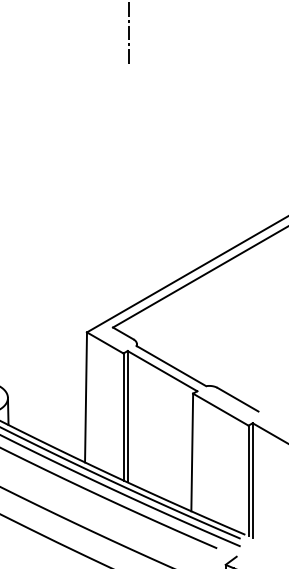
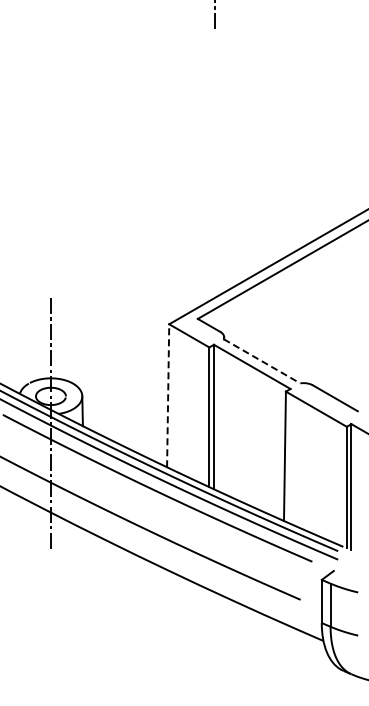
line: (171, 366) -> (262, 361), solid -> dashed
line: (86, 397) -> (168, 395), solid -> dashed

